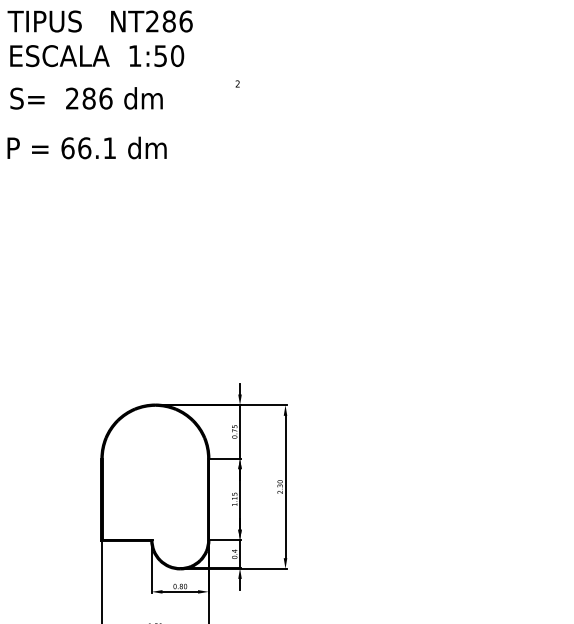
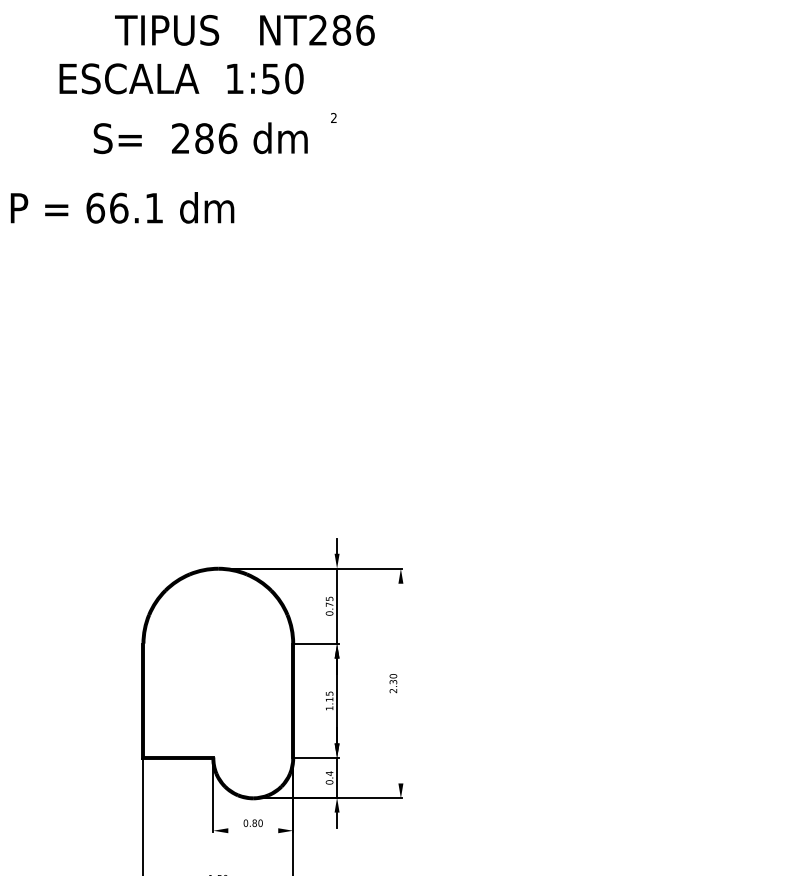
text: (99, 21) -> (244, 30), moved
text: (97, 55) -> (181, 78), moved
text: (86, 98) -> (200, 138), moved
line: (285, 486) -> (400, 683), removed
line: (180, 591) -> (253, 830), removed

